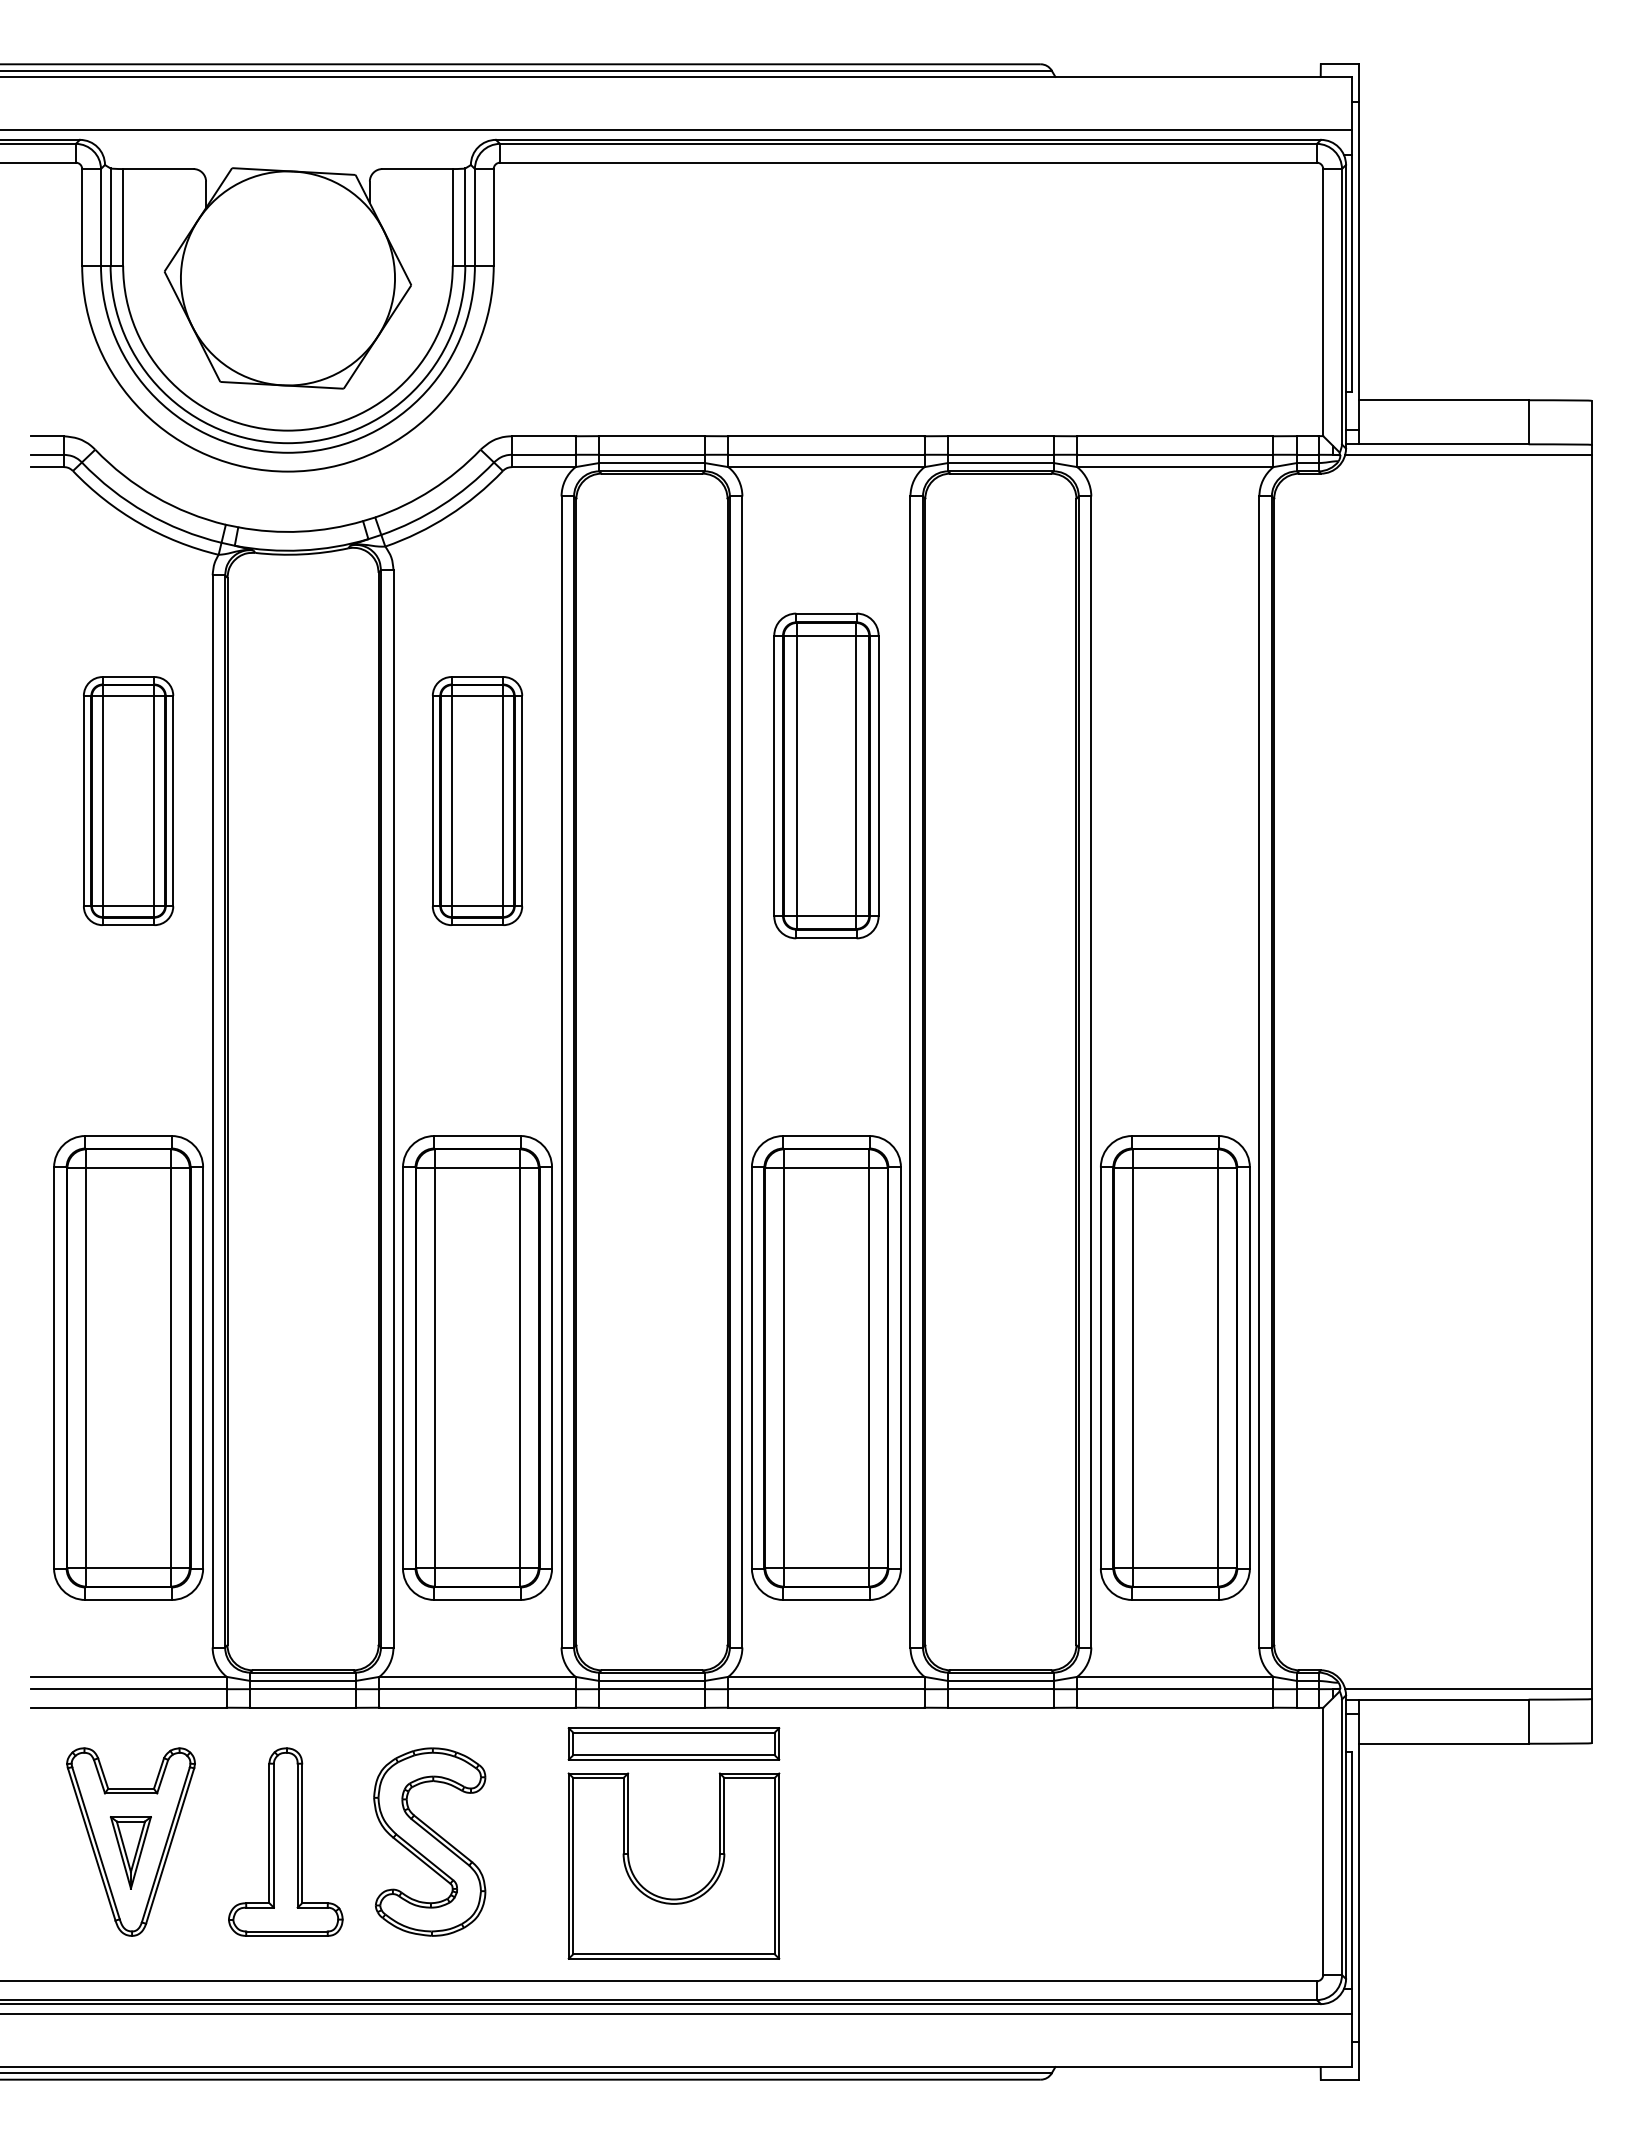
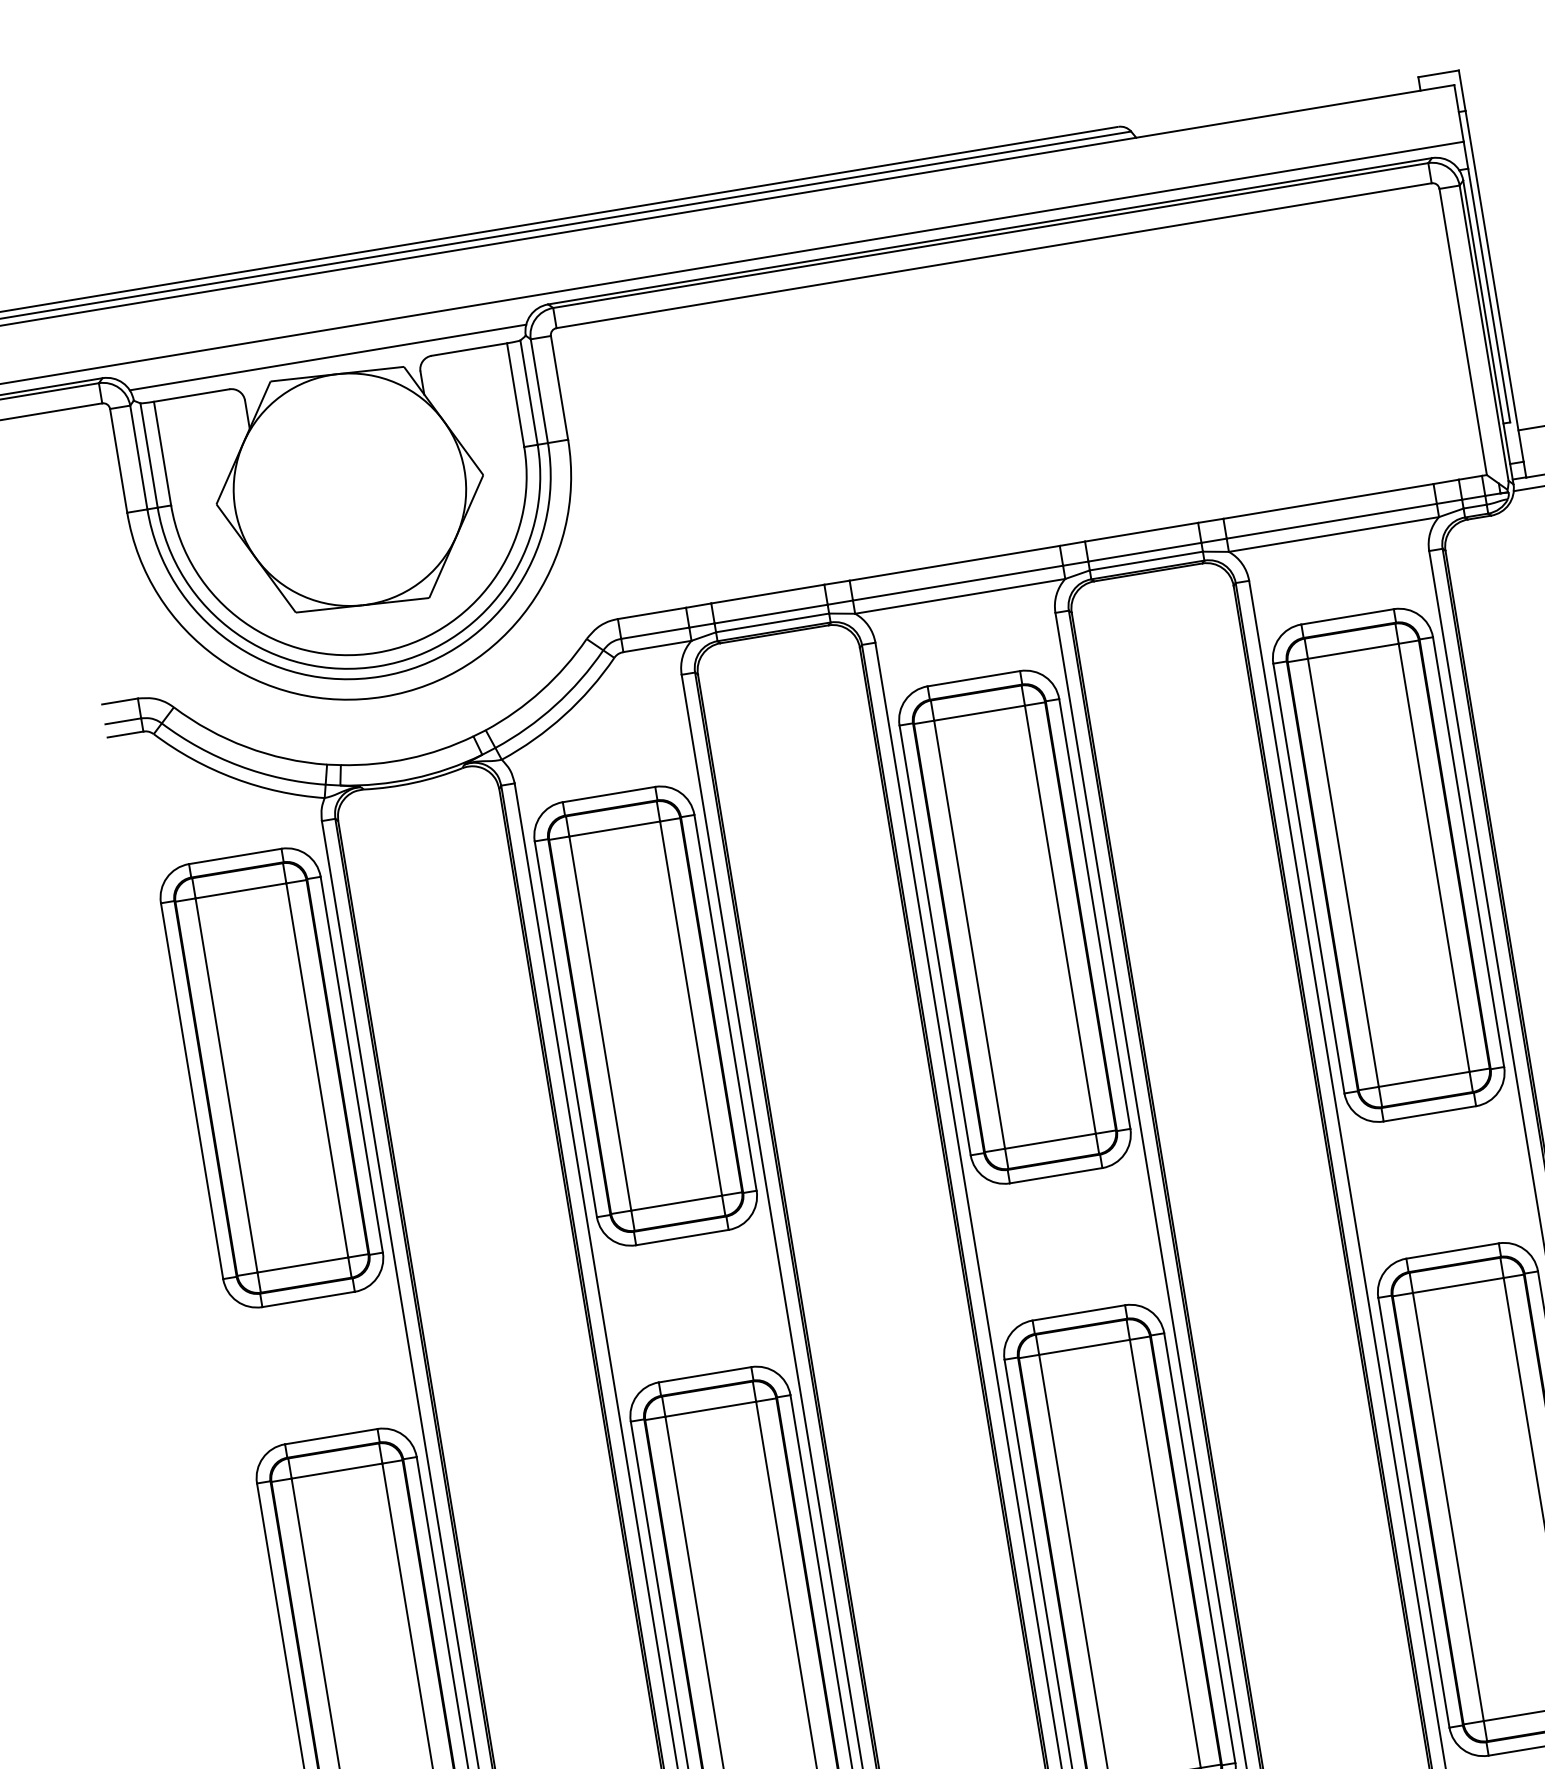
line: (287, 155) -> (327, 358), added
part: (826, 775) -> (1014, 926), size x1.43
part: (1175, 775) -> (1388, 864), added
part: (128, 800) -> (271, 1077), size x1.67
part: (477, 800) -> (645, 1015), size x1.67

